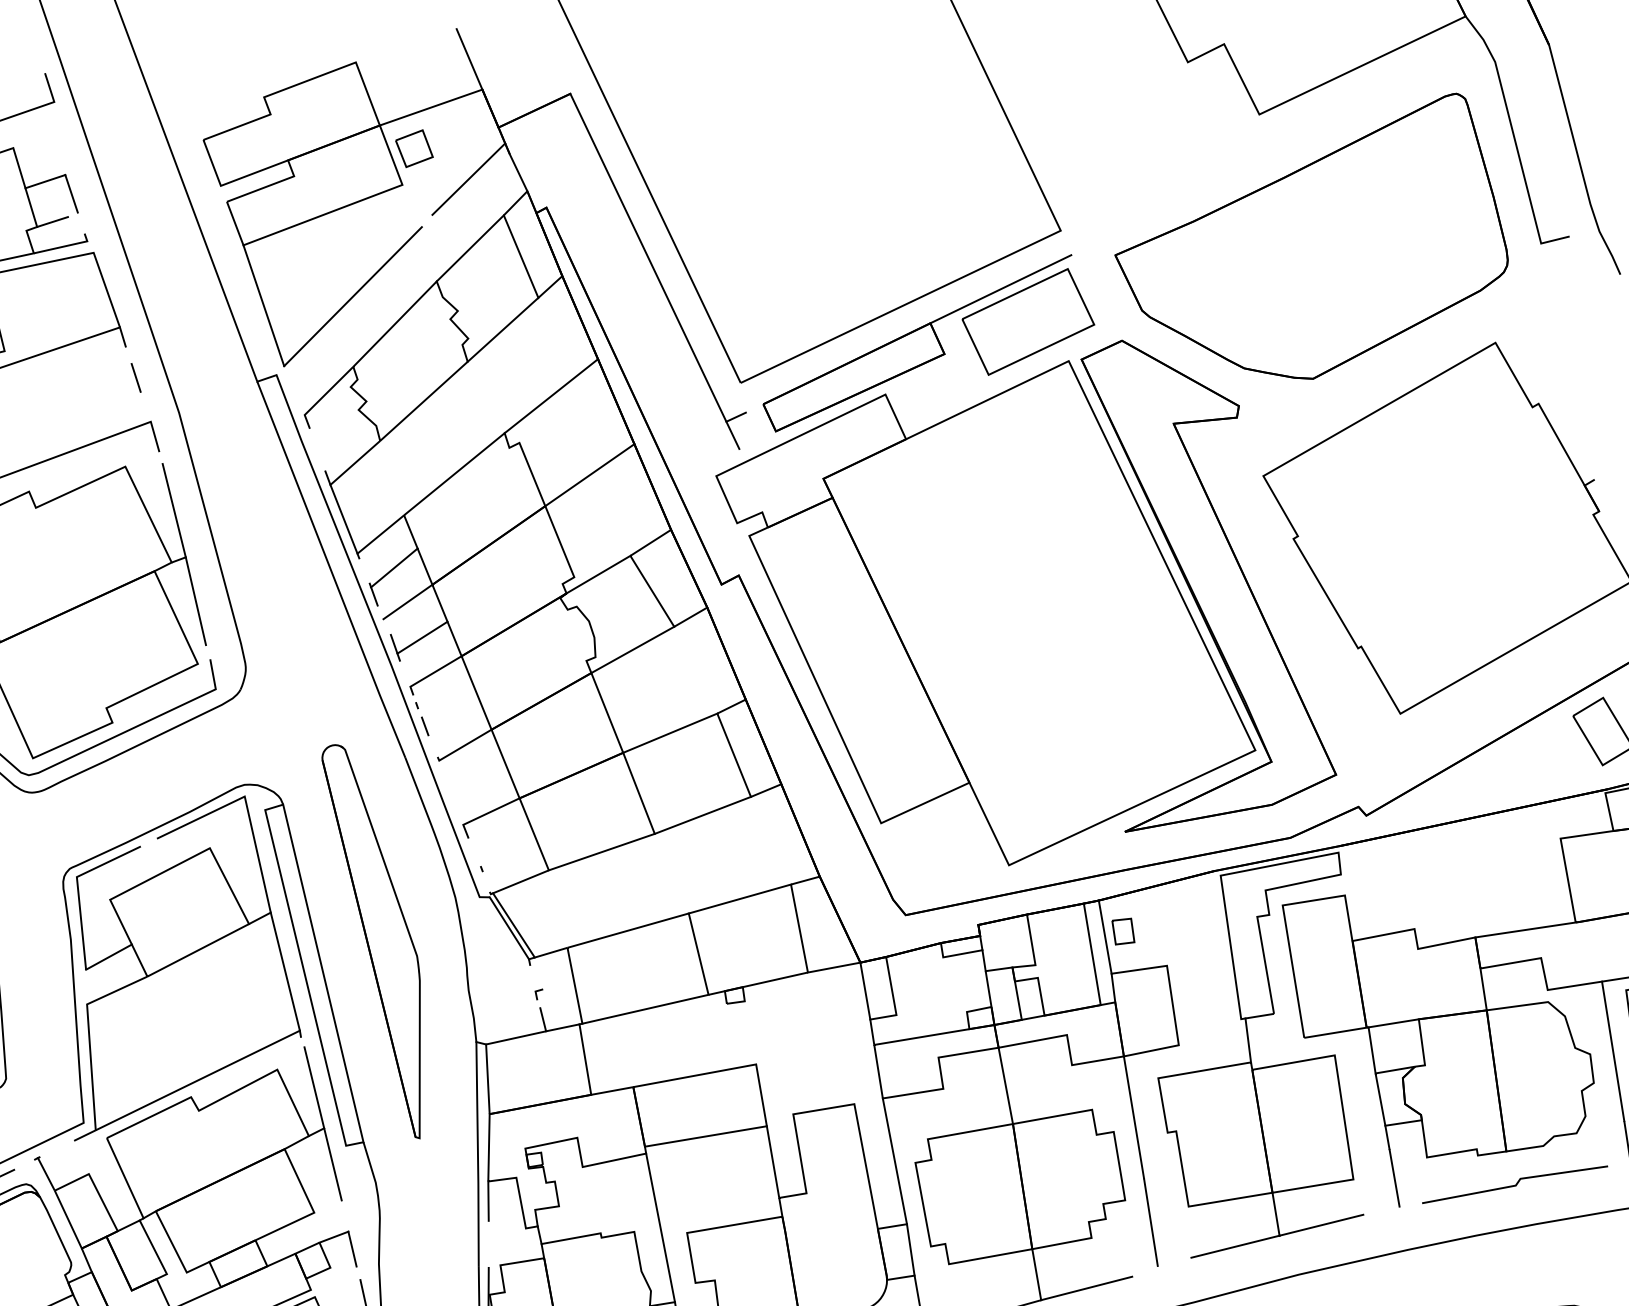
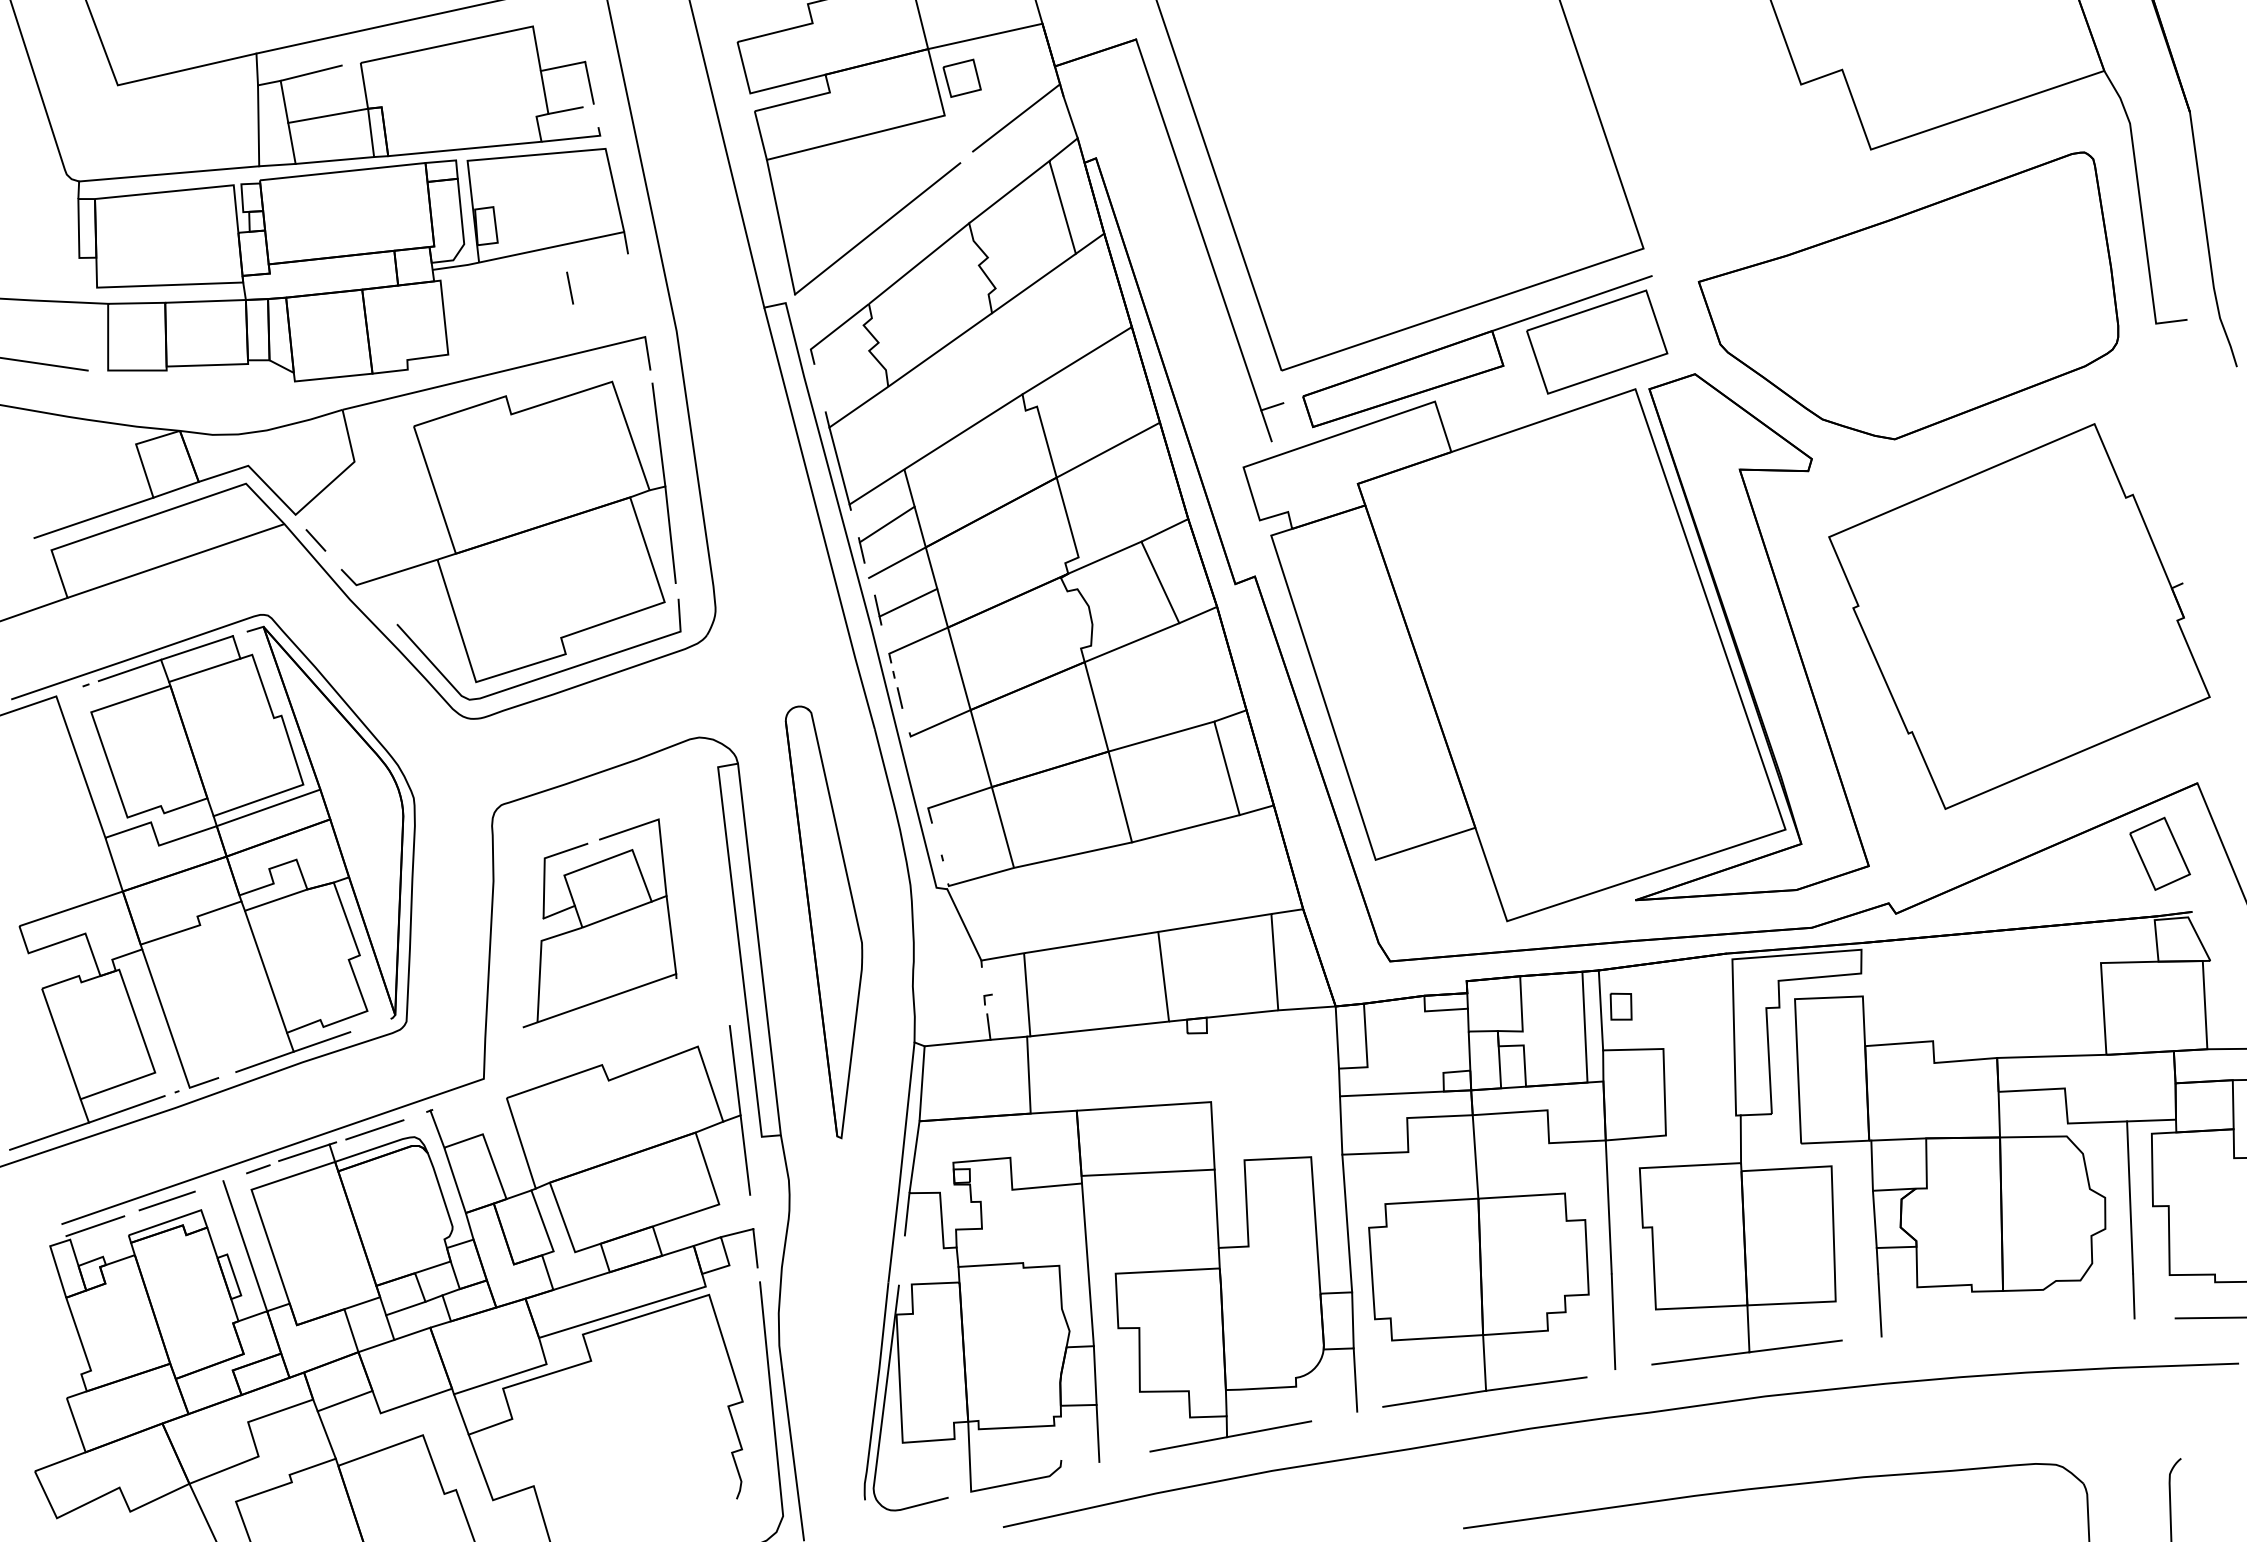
line: (135, 377) -> (569, 287), moved
line: (513, 925) -> (969, 922), removed
part: (173, 967) -> (599, 923), size x0.6
line: (1514, 1184) -> (2007, 1327), removed

